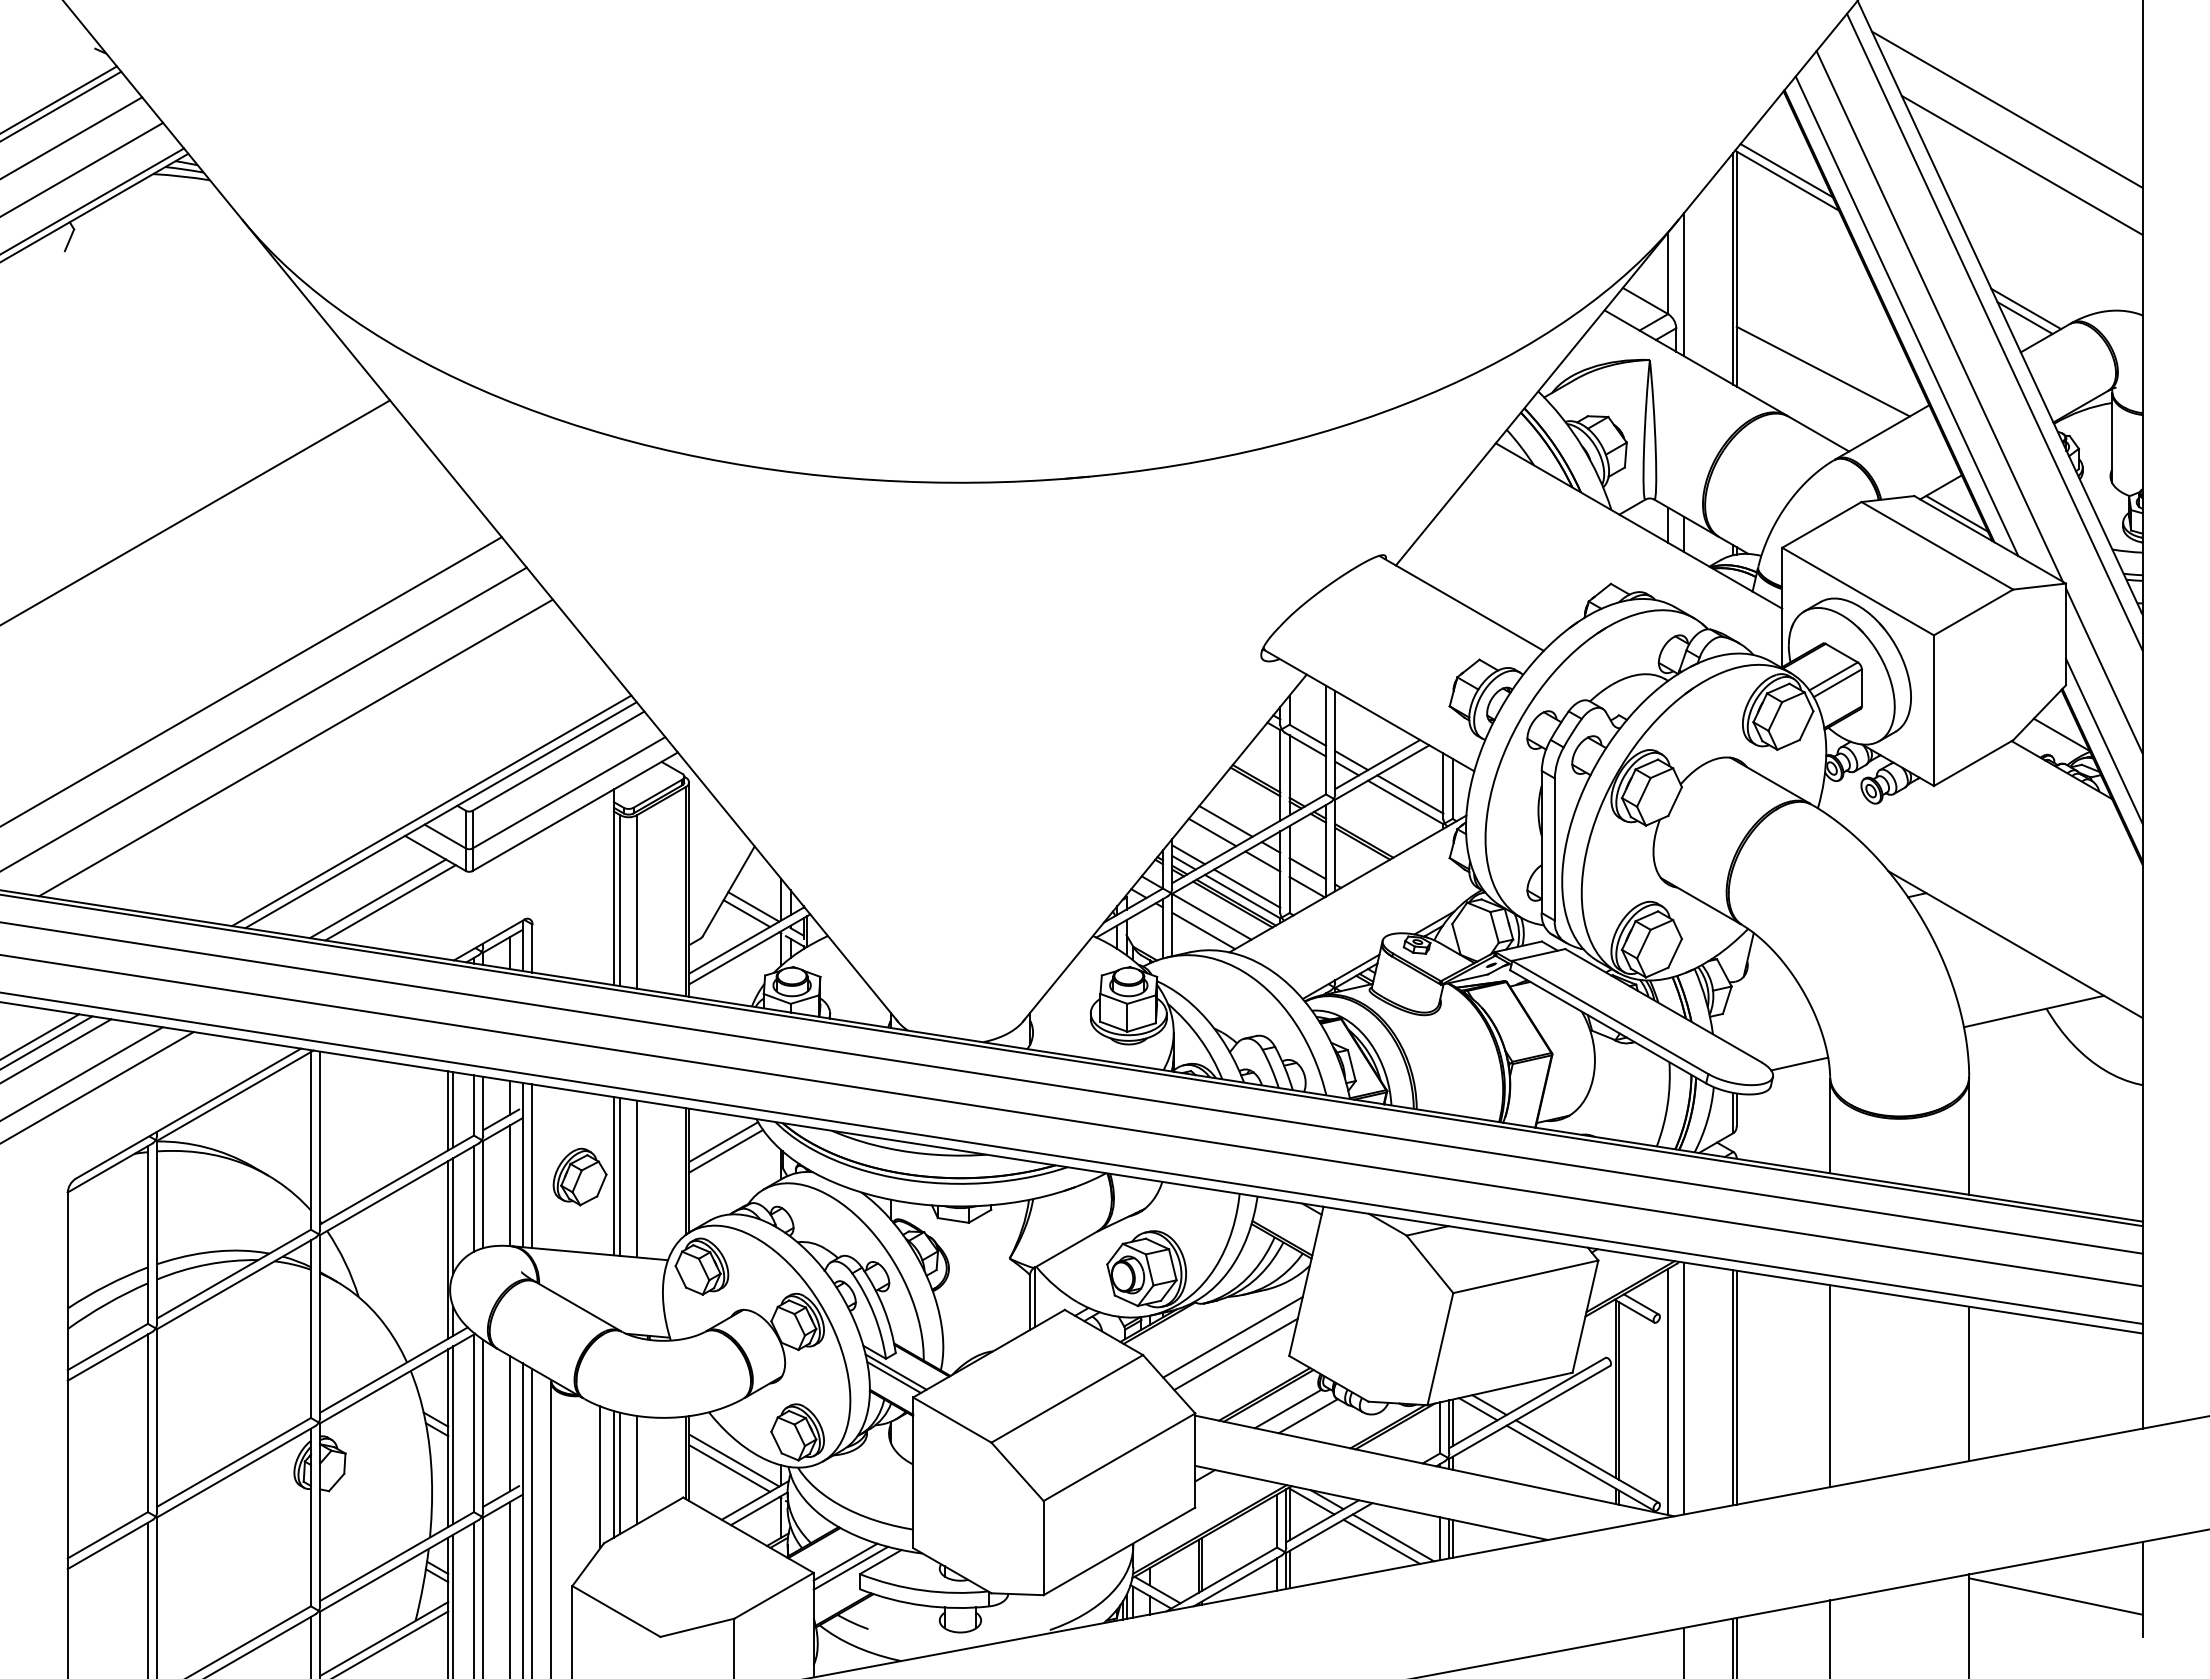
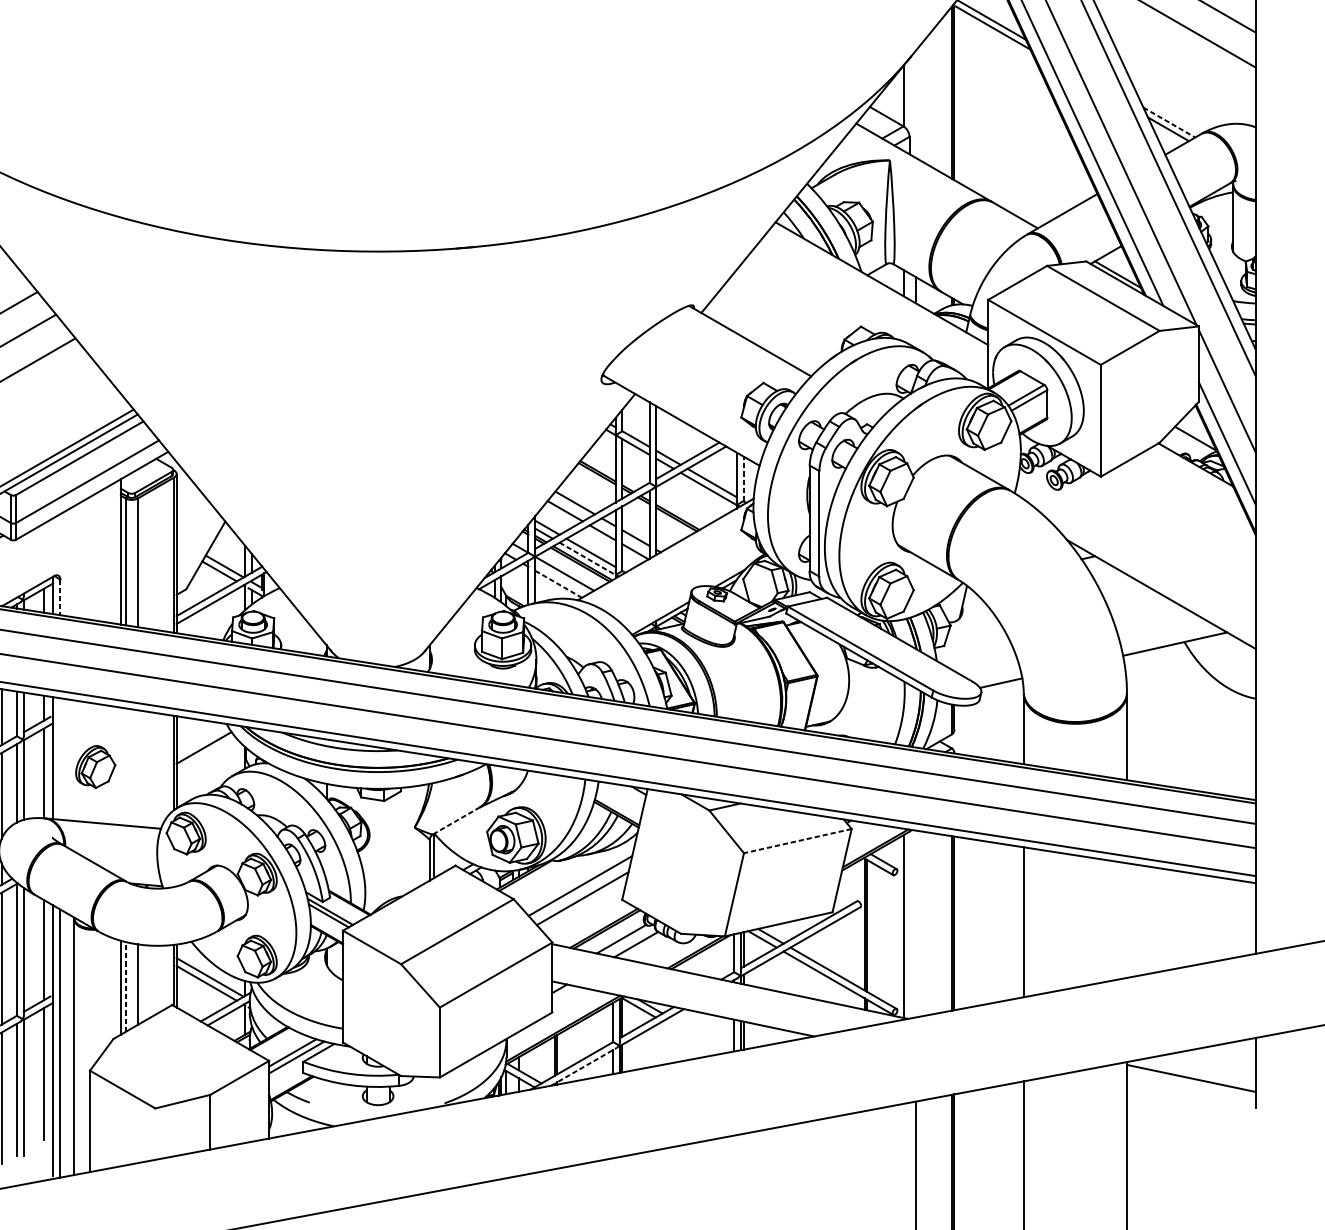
line: (1684, 284) -> (915, 104), removed
line: (2026, 309) -> (1169, 122), solid -> dashed
line: (1822, 371) -> (1018, 168), removed
line: (1452, 788) -> (743, 478), solid -> dashed
line: (1242, 896) -> (587, 558), solid -> dashed
line: (1204, 931) -> (559, 584), solid -> dashed
line: (532, 949) -> (60, 598), solid -> dashed
line: (723, 1142) -> (202, 741), removed
line: (532, 1166) -> (60, 759), removed
line: (613, 1176) -> (120, 766), removed
line: (620, 1176) -> (125, 766), removed
line: (636, 1178) -> (137, 768), removed
line: (1066, 1249) -> (456, 820), solid -> dashed
line: (1525, 1276) -> (797, 840), solid -> dashed
line: (1969, 1383) -> (1127, 920), removed
line: (1684, 1388) -> (915, 924), removed
line: (620, 1473) -> (125, 987), solid -> dashed
line: (600, 1477) -> (110, 990), removed
line: (1393, 1537) -> (699, 1034), removed
line: (1381, 1541) -> (690, 1037), removed
line: (1237, 1580) -> (583, 1066), solid -> dashed

